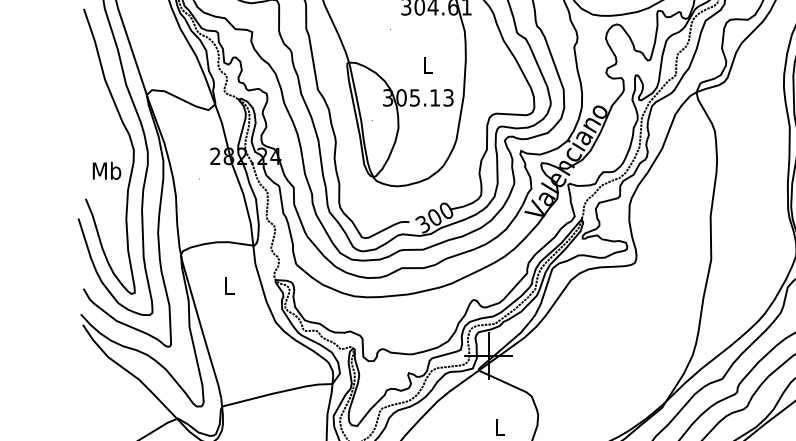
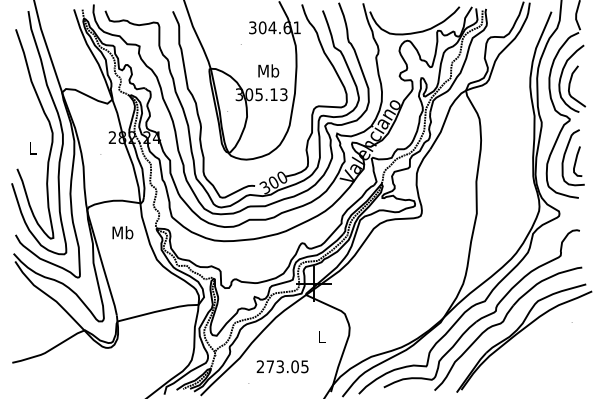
text: (427, 64) -> (268, 70), L -> Mb
text: (106, 169) -> (32, 147), Mb -> L
text: (228, 285) -> (122, 232), L -> Mb

